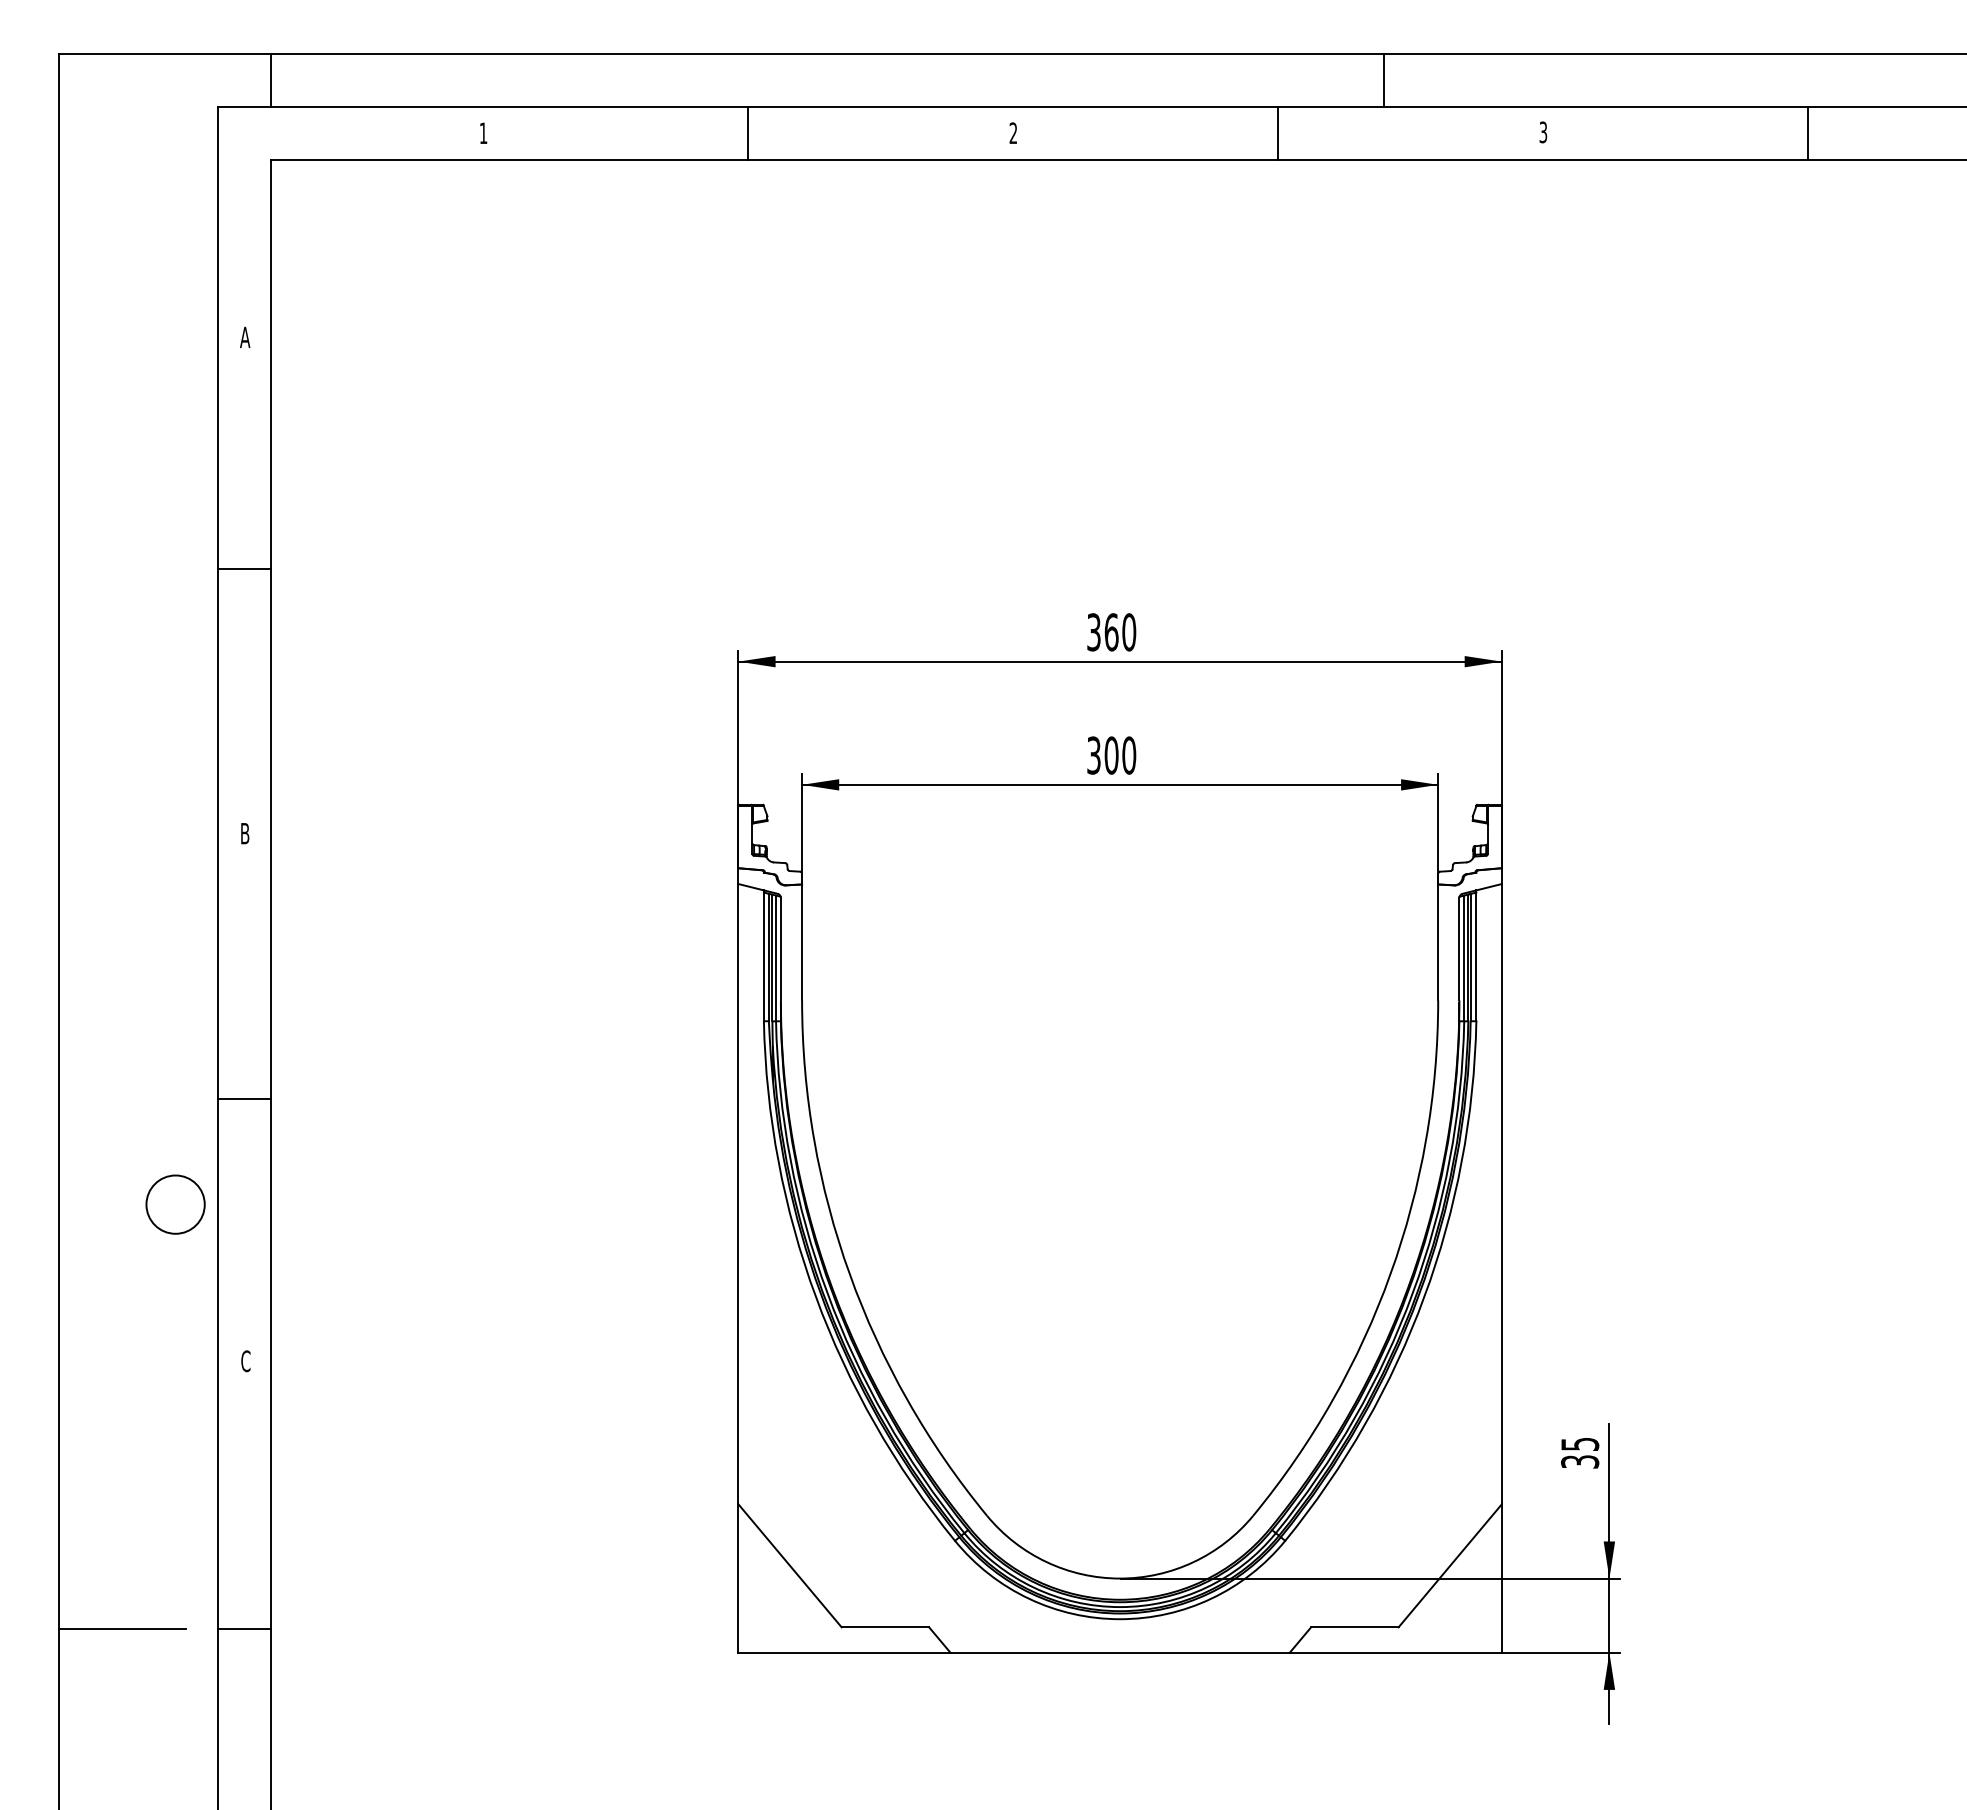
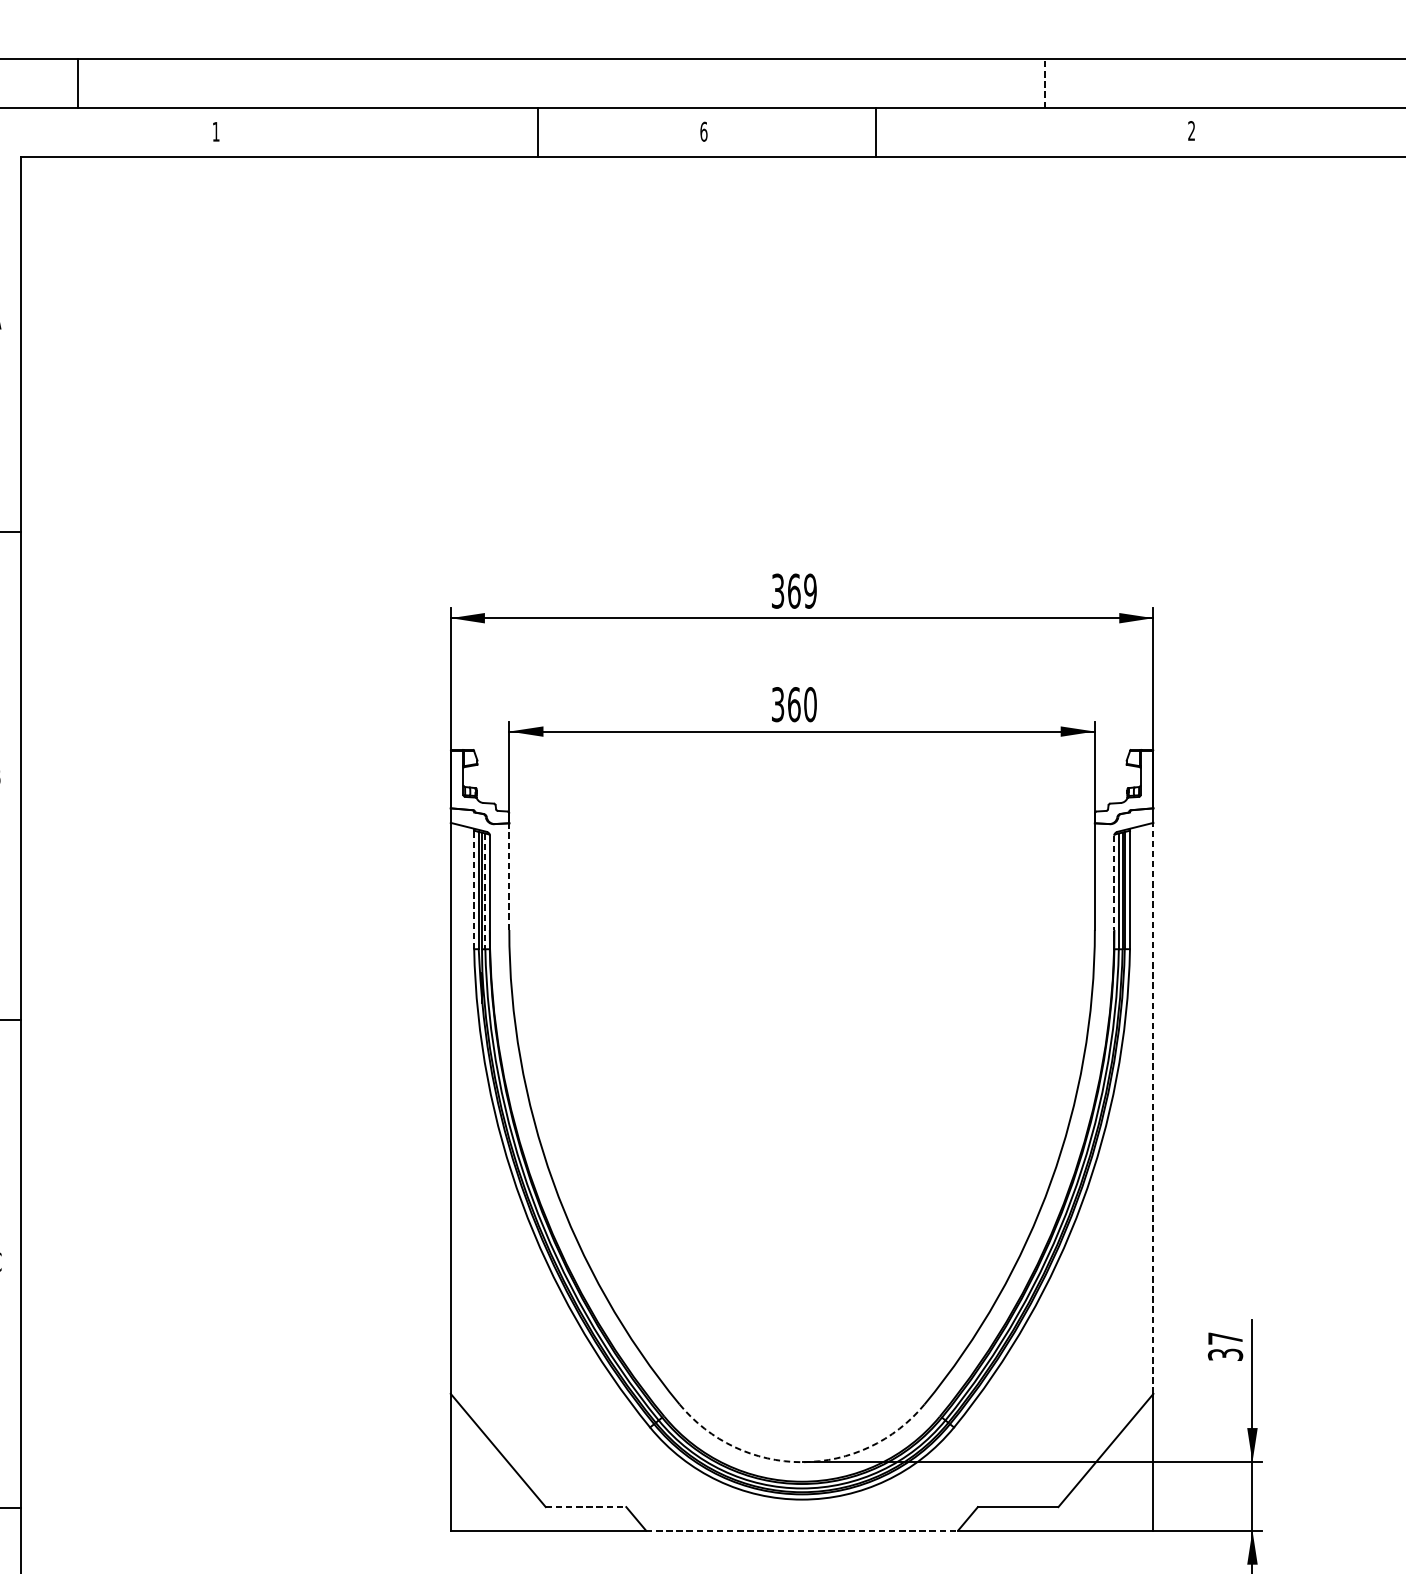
line: (271, 80) -> (77, 83), moved
line: (1384, 80) -> (1045, 83), solid -> dashed
text: (1543, 132) -> (1191, 131), 3 -> 2
line: (748, 133) -> (538, 132), moved
text: (1013, 133) -> (703, 132), 2 -> 6
line: (1278, 133) -> (876, 132), moved
text: (1129, 632) -> (810, 591), 360 -> 369
text: (1111, 755) -> (794, 704), 300 -> 360
line: (802, 942) -> (509, 876), solid -> dashed
line: (1459, 949) -> (1114, 883), solid -> dashed
line: (763, 956) -> (473, 889), solid -> dashed
line: (776, 958) -> (485, 891), solid -> dashed
line: (1501, 1193) -> (1153, 1107), solid -> dashed
text: (1580, 1443) -> (1225, 1337), 35 -> 37
arc: (1120, 1578) -> (802, 1462), solid -> dashed
line: (885, 1627) -> (586, 1507), solid -> dashed
line: (1120, 1652) -> (802, 1530), solid -> dashed

